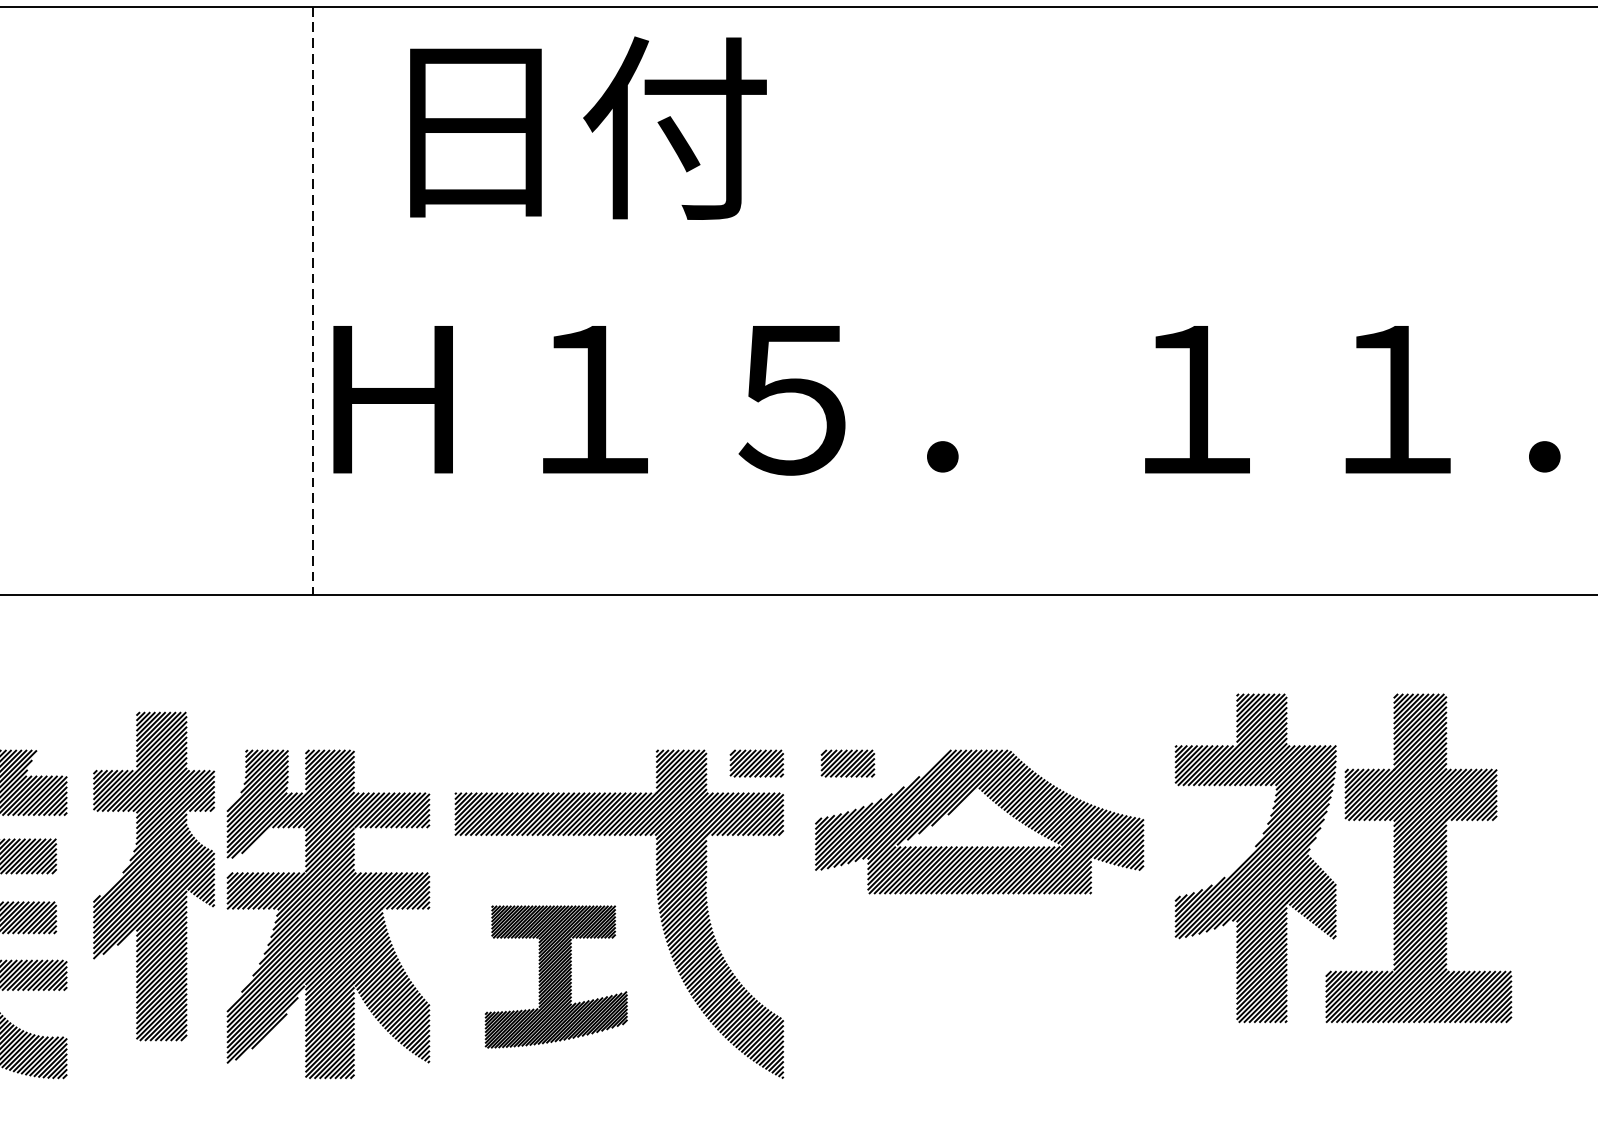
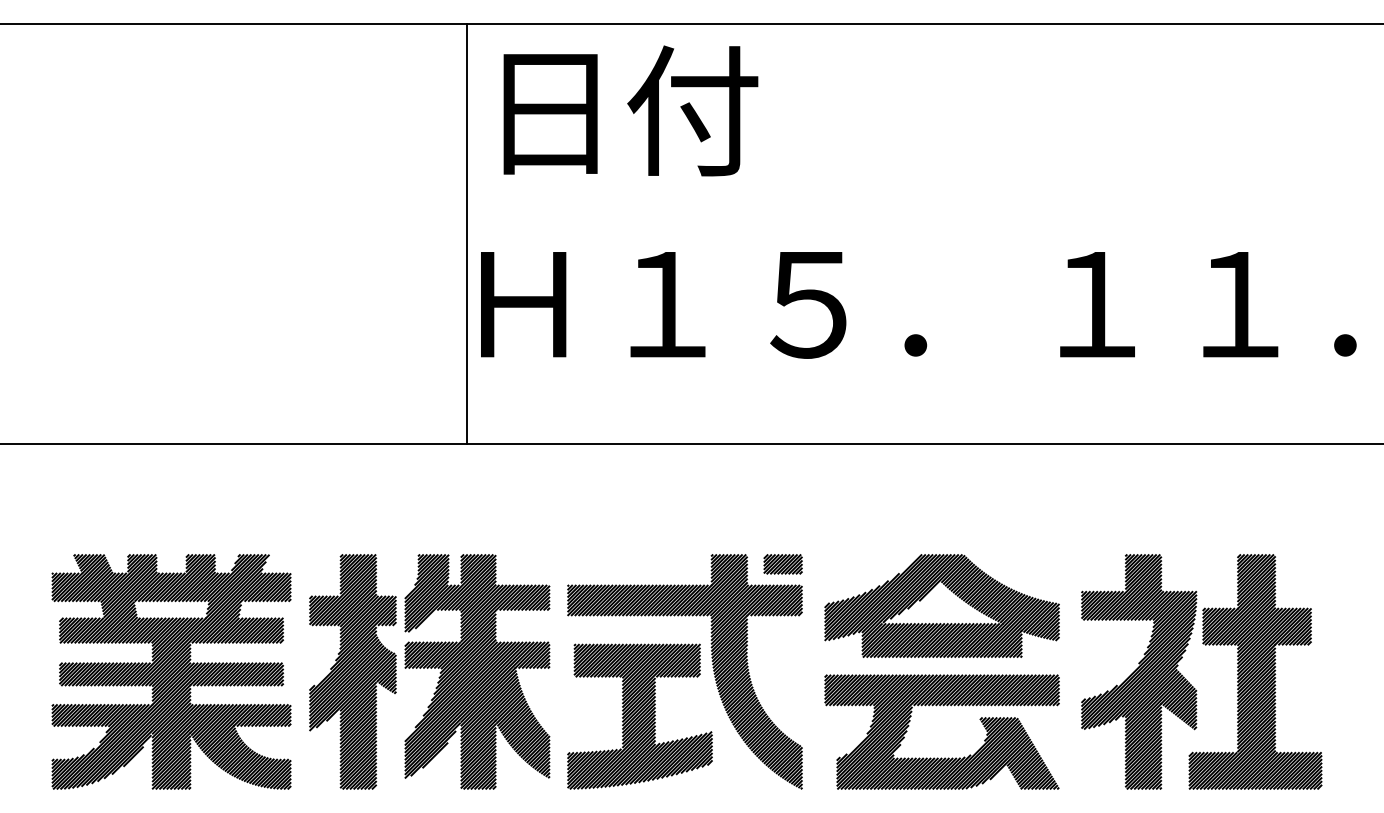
text: (587, 127) -> (630, 110), moved
line: (313, 301) -> (466, 234), dashed -> solid
part: (847, 763) -> (847, 564), removed
part: (1326, 873) -> (1189, 682), moved
part: (153, 875) -> (352, 671), moved
part: (977, 962) -> (940, 706), added
part: (555, 976) -> (639, 716), size x1.43

